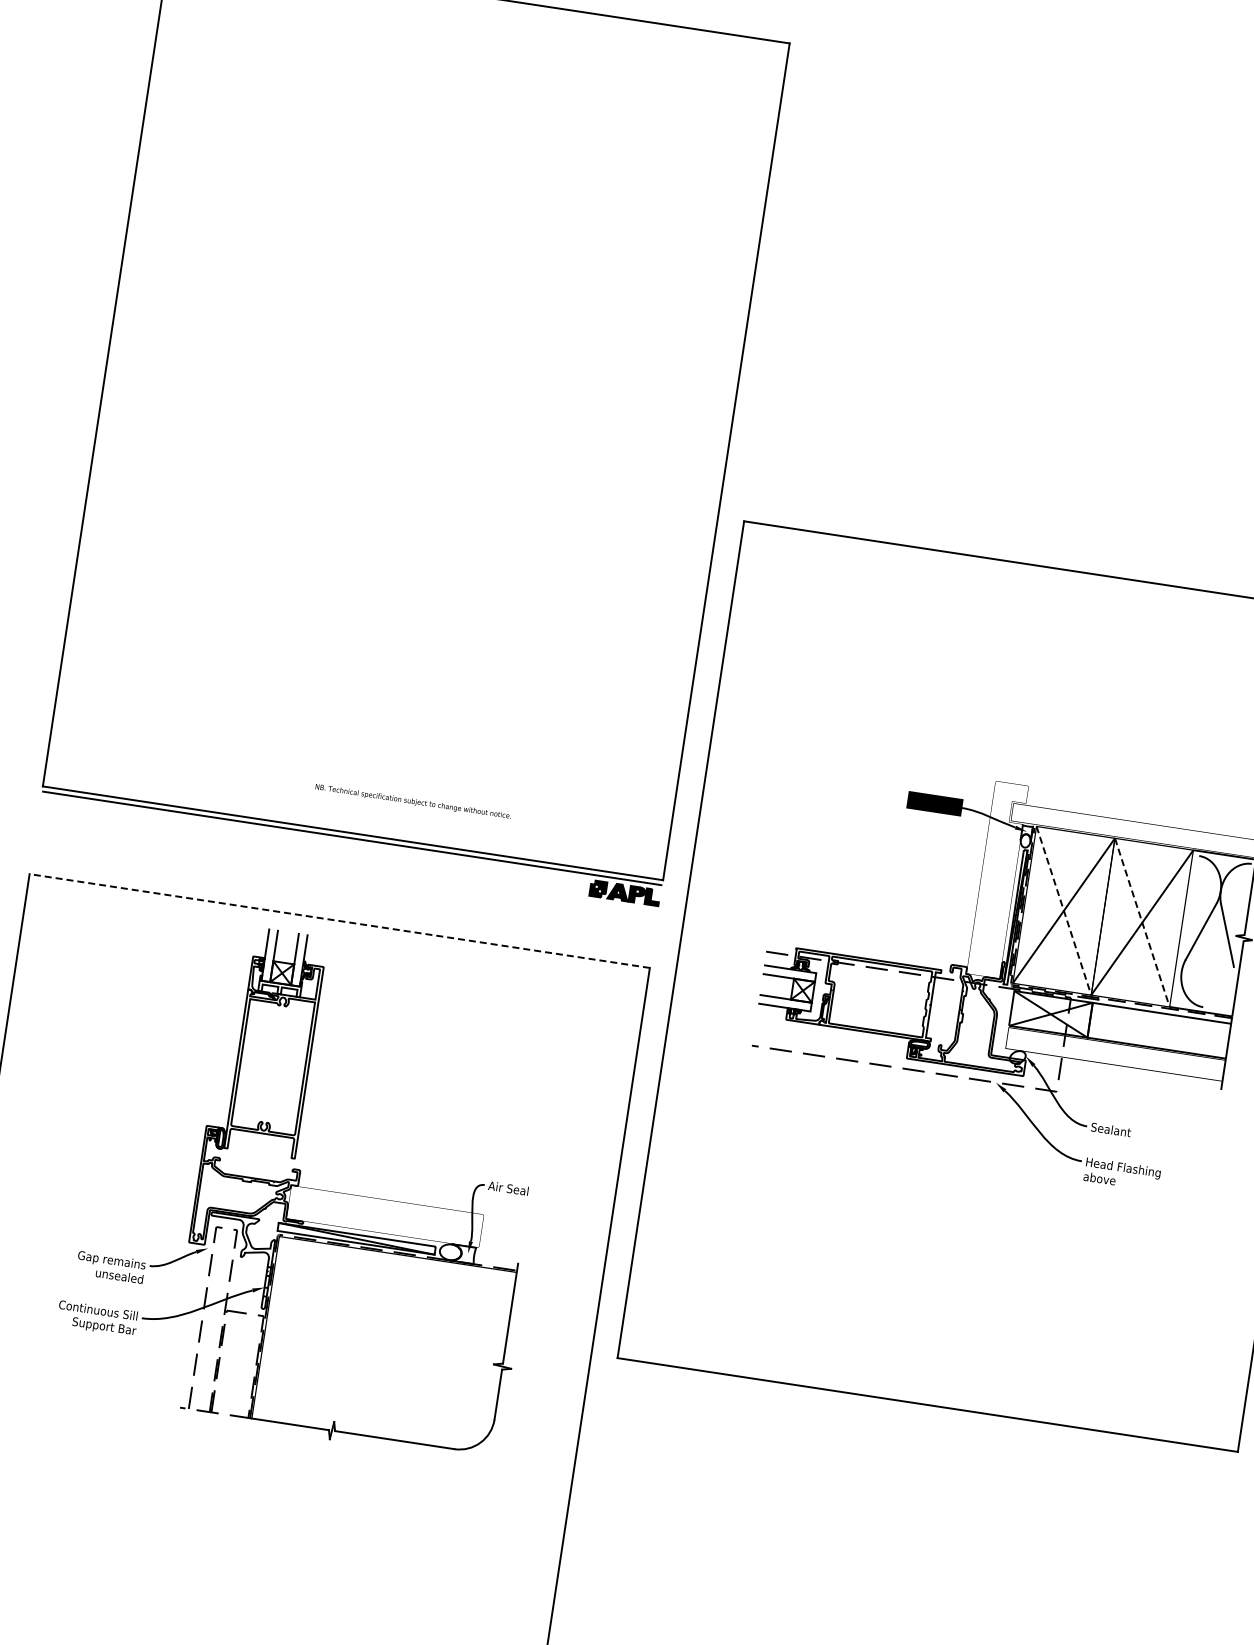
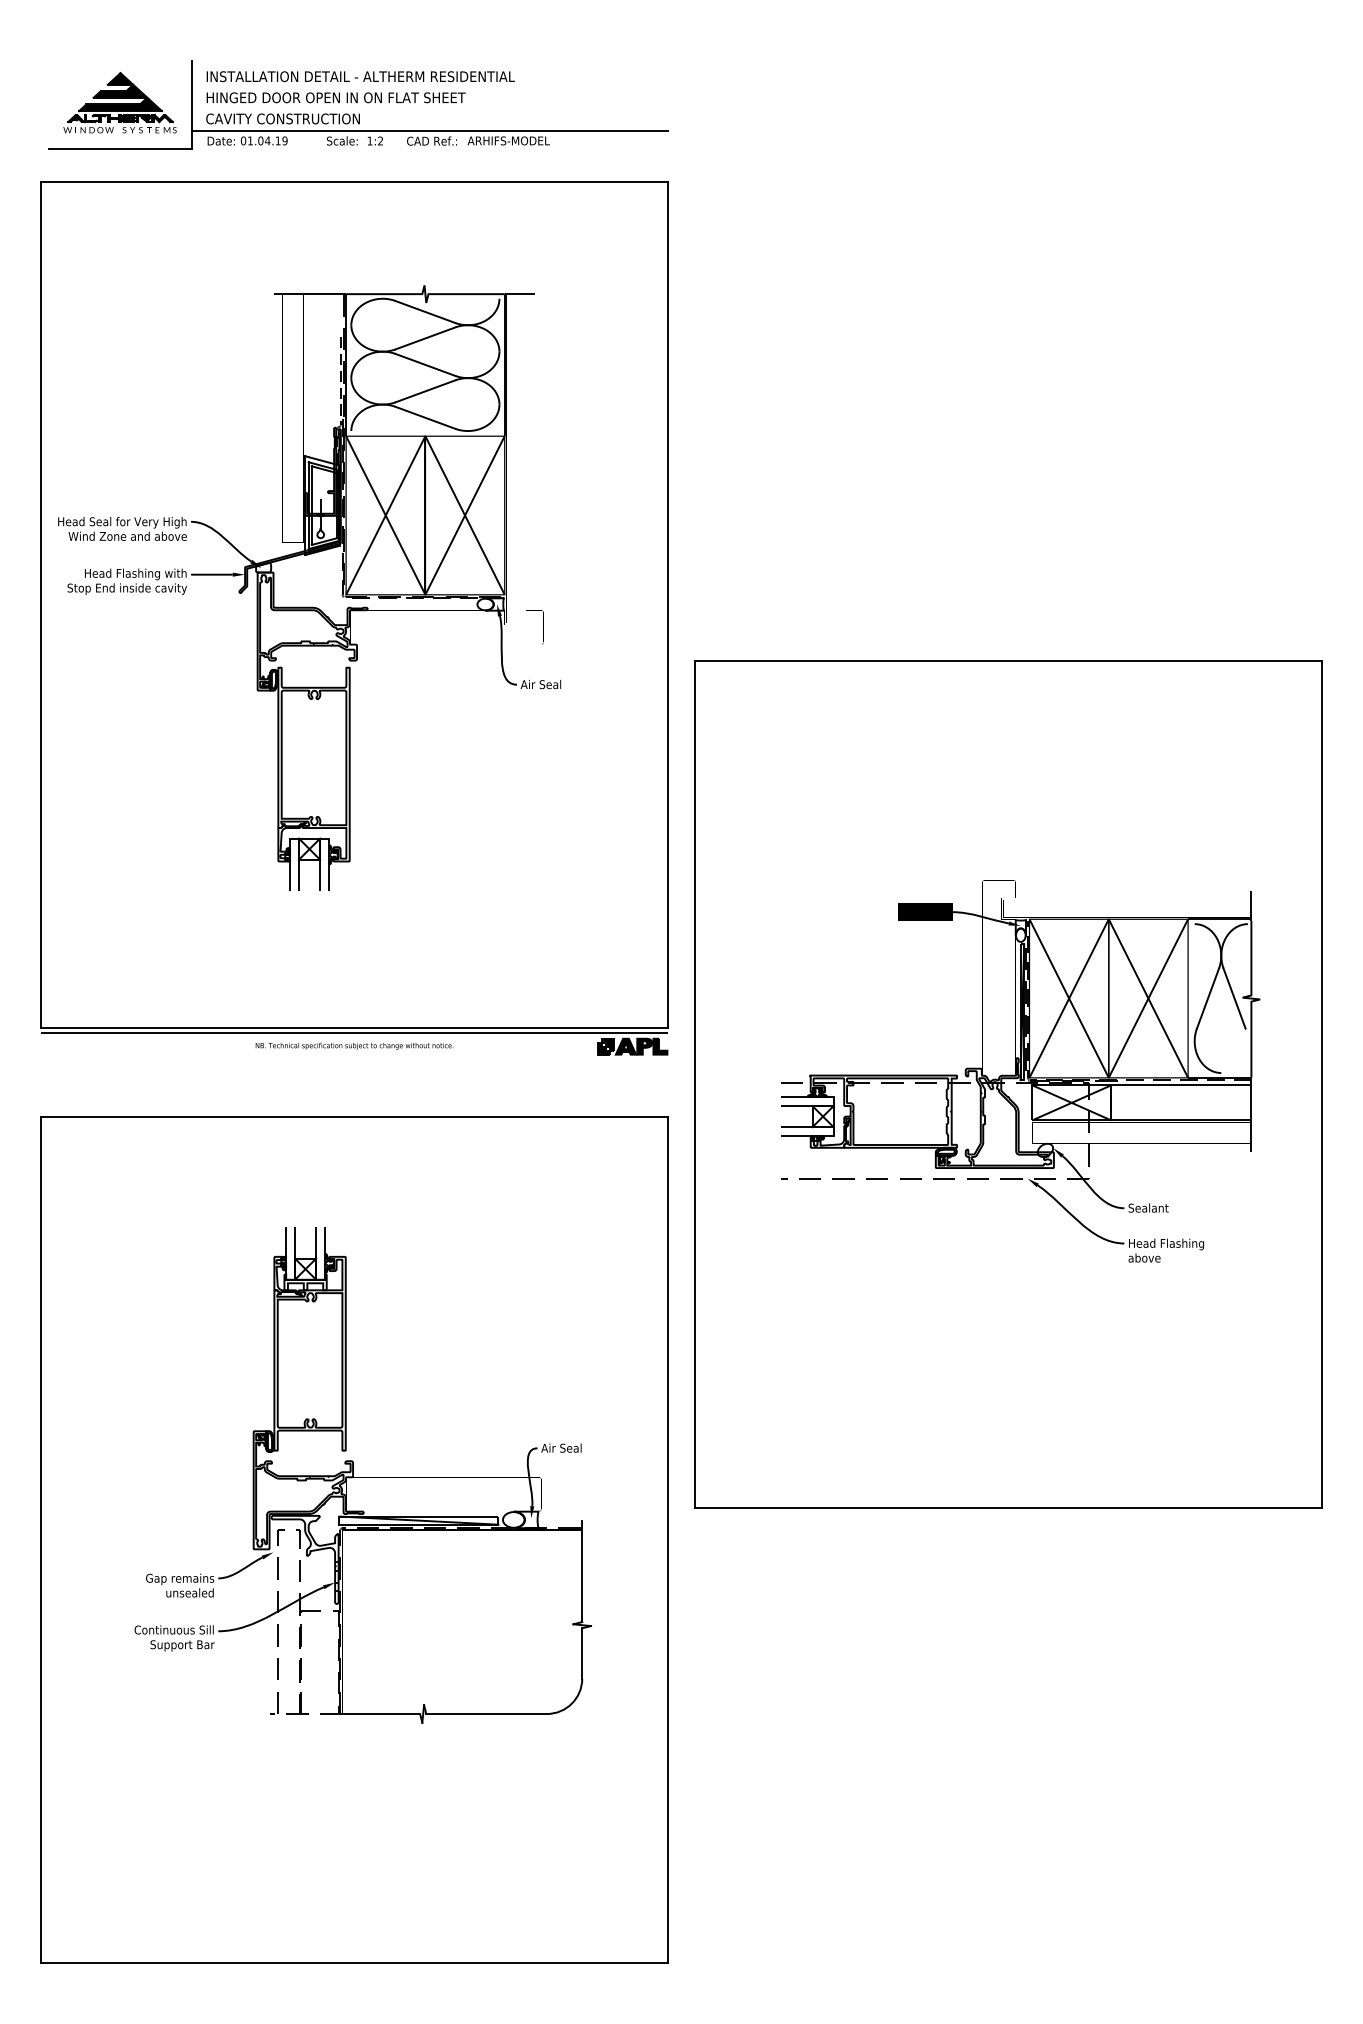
part: (374, 390) -> (309, 587), added
text: (413, 801) -> (354, 1045), moved
line: (1064, 910) -> (1069, 998), dashed -> solid
line: (339, 920) -> (354, 1116), dashed -> solid
line: (1142, 922) -> (1148, 998), dashed -> solid
part: (307, 1185) -> (362, 1475), moved

